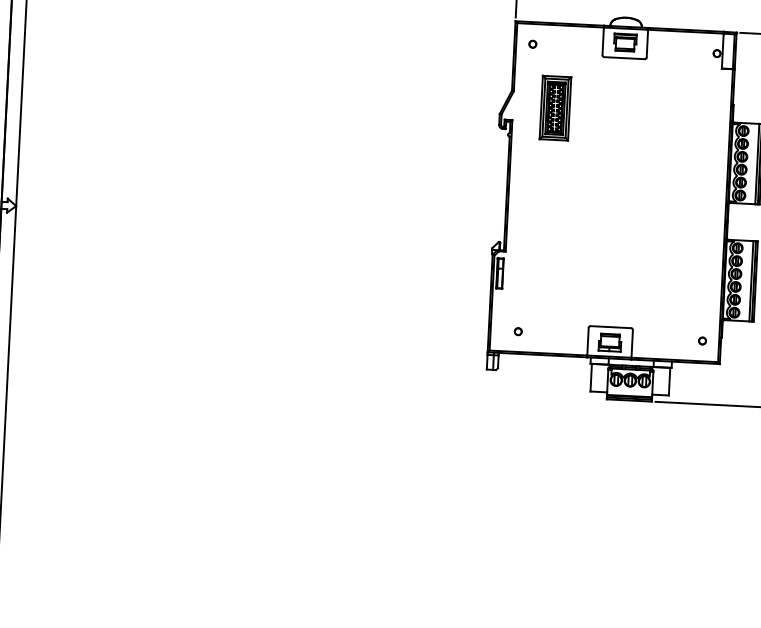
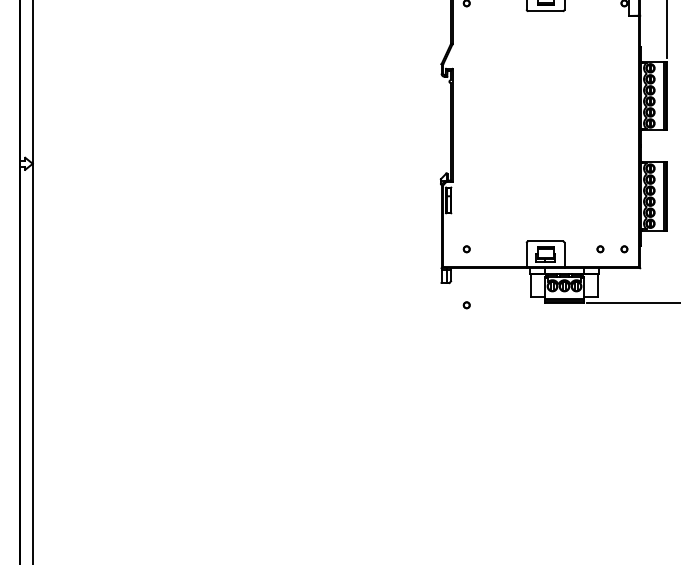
part: (555, 107) -> (488, 56), removed
part: (674, 339) -> (600, 249), added
part: (514, 397) -> (466, 305), added

